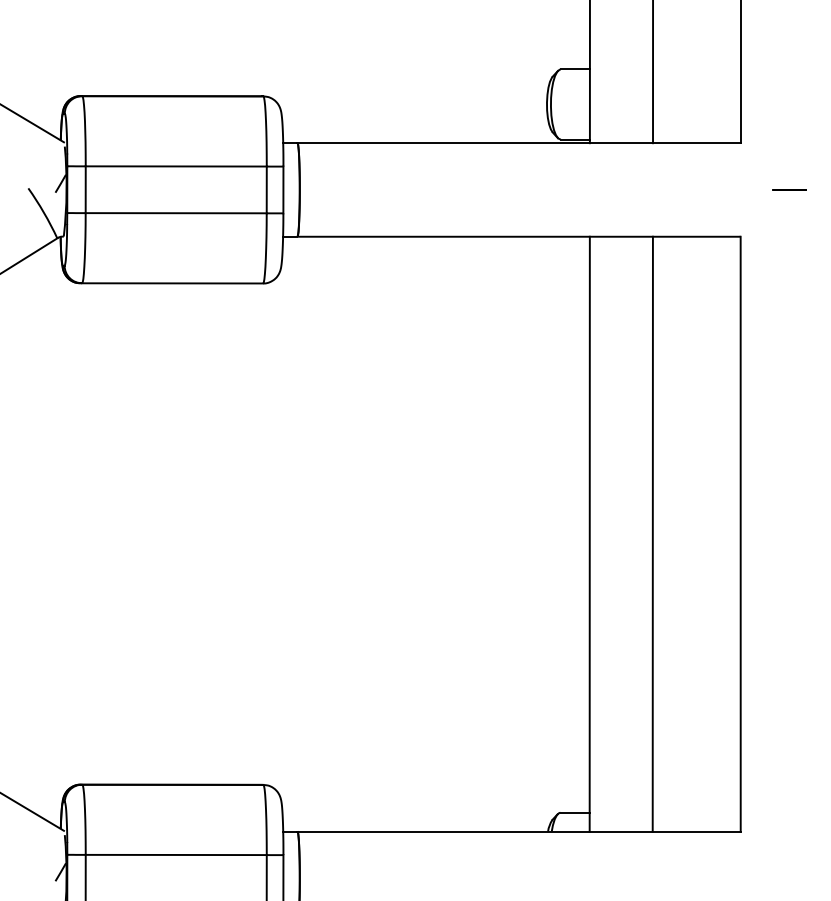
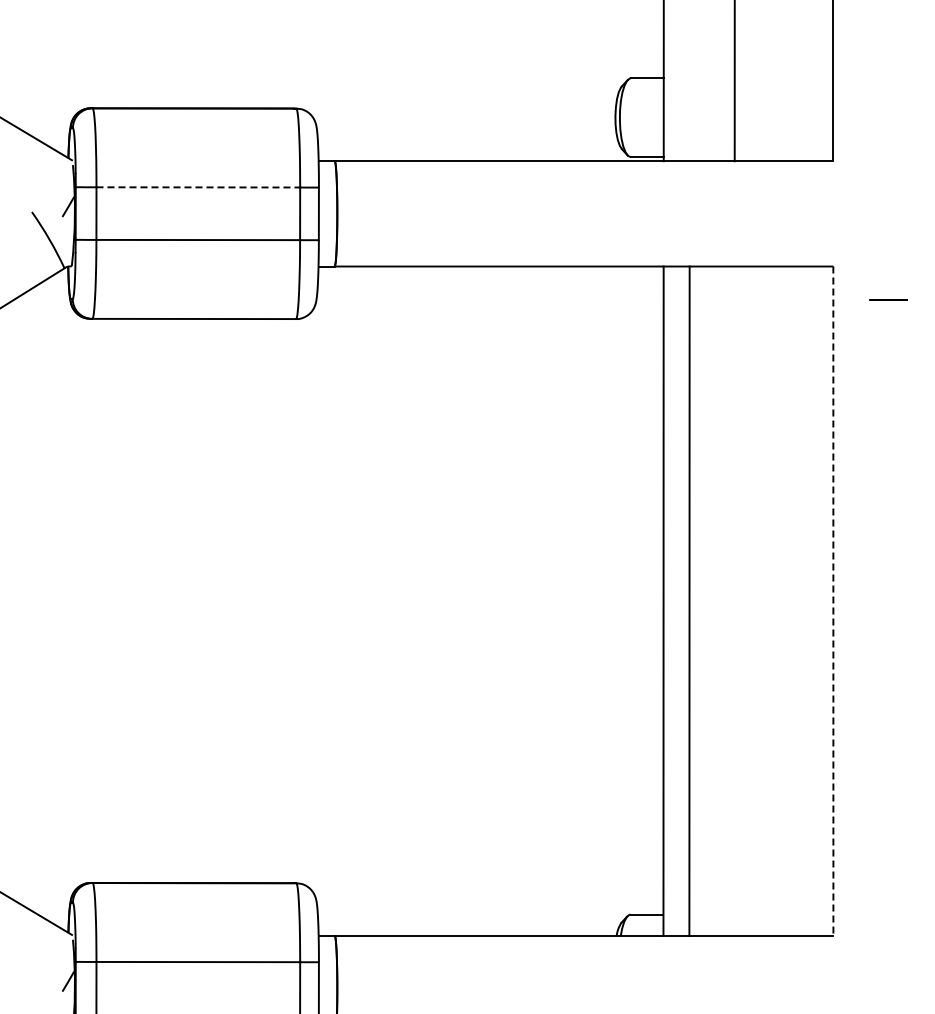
line: (176, 166) -> (198, 187), solid -> dashed
line: (789, 189) -> (888, 299), moved
line: (652, 533) -> (689, 600), moved
line: (740, 534) -> (833, 601), solid -> dashed

